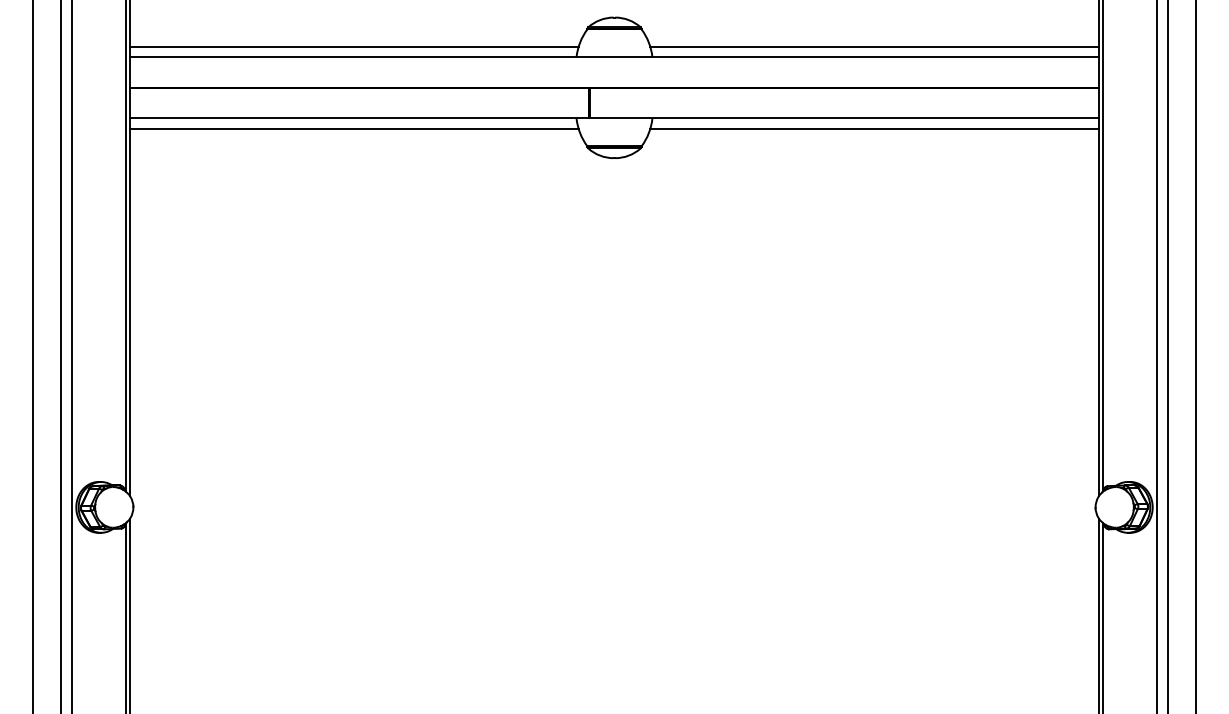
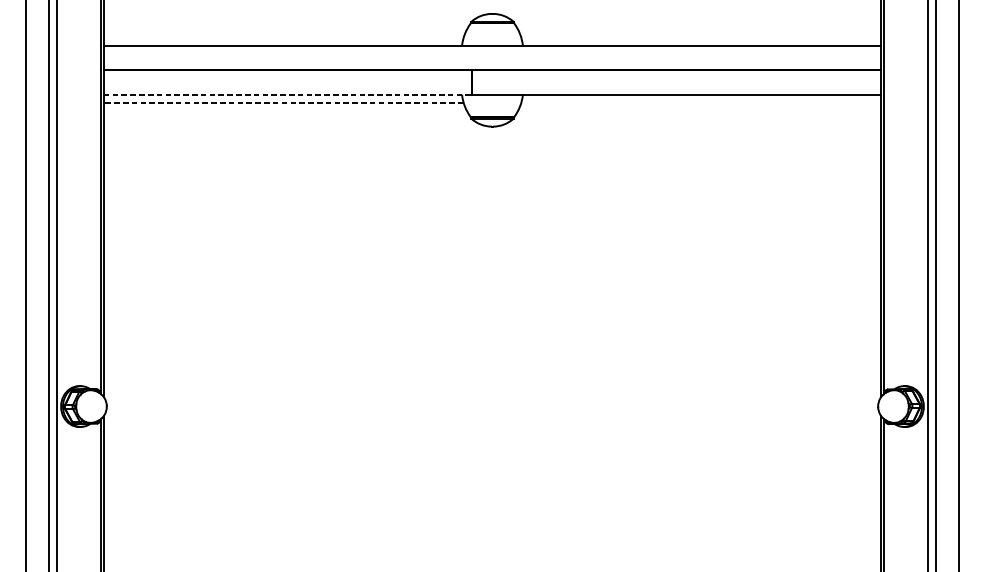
line: (353, 47) -> (283, 37), removed
line: (874, 47) -> (700, 37), removed
line: (359, 118) -> (288, 94), solid -> dashed
line: (353, 128) -> (283, 102), solid -> dashed
line: (874, 128) -> (700, 102), removed

